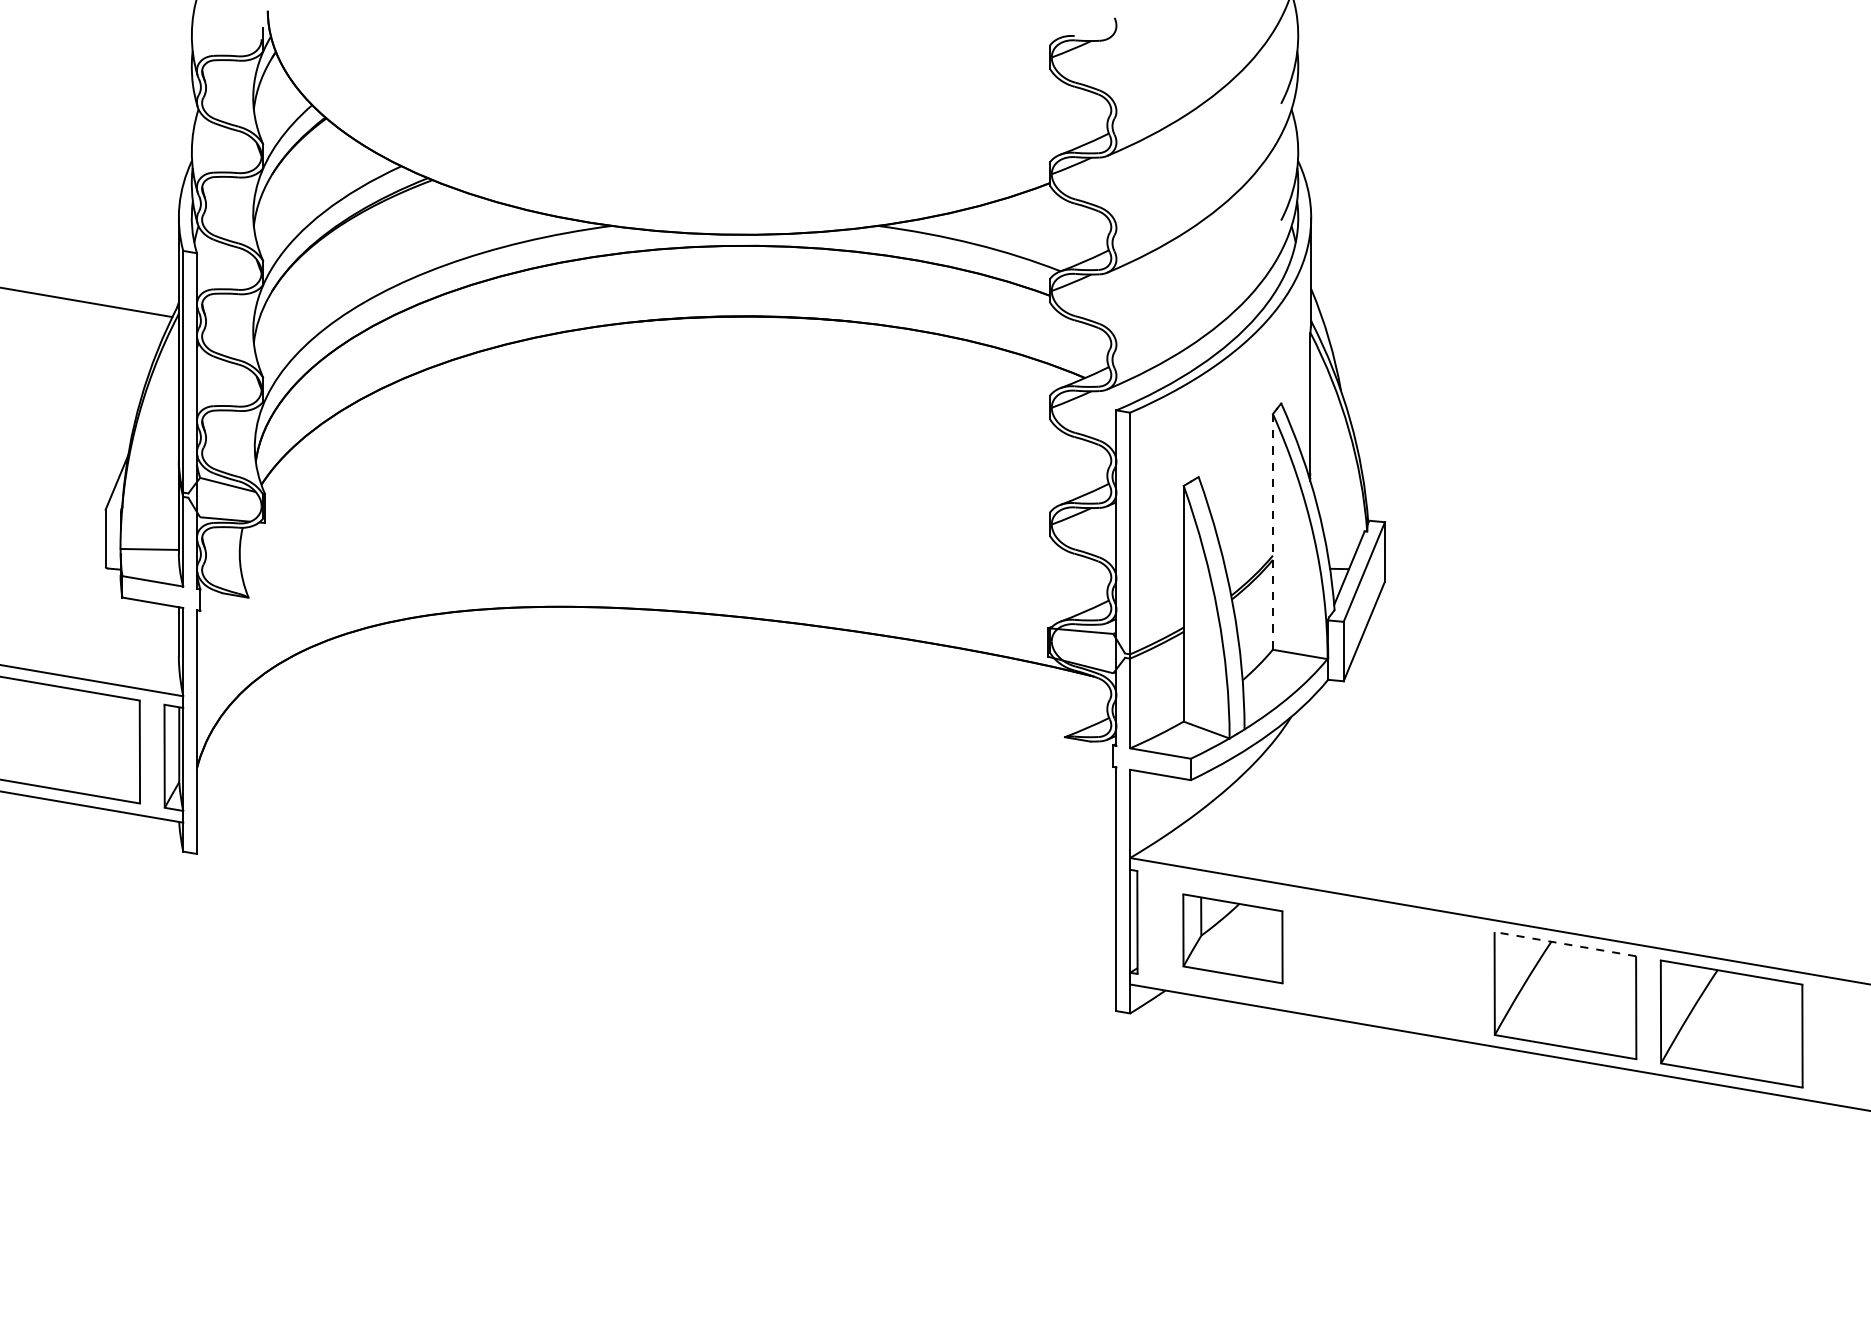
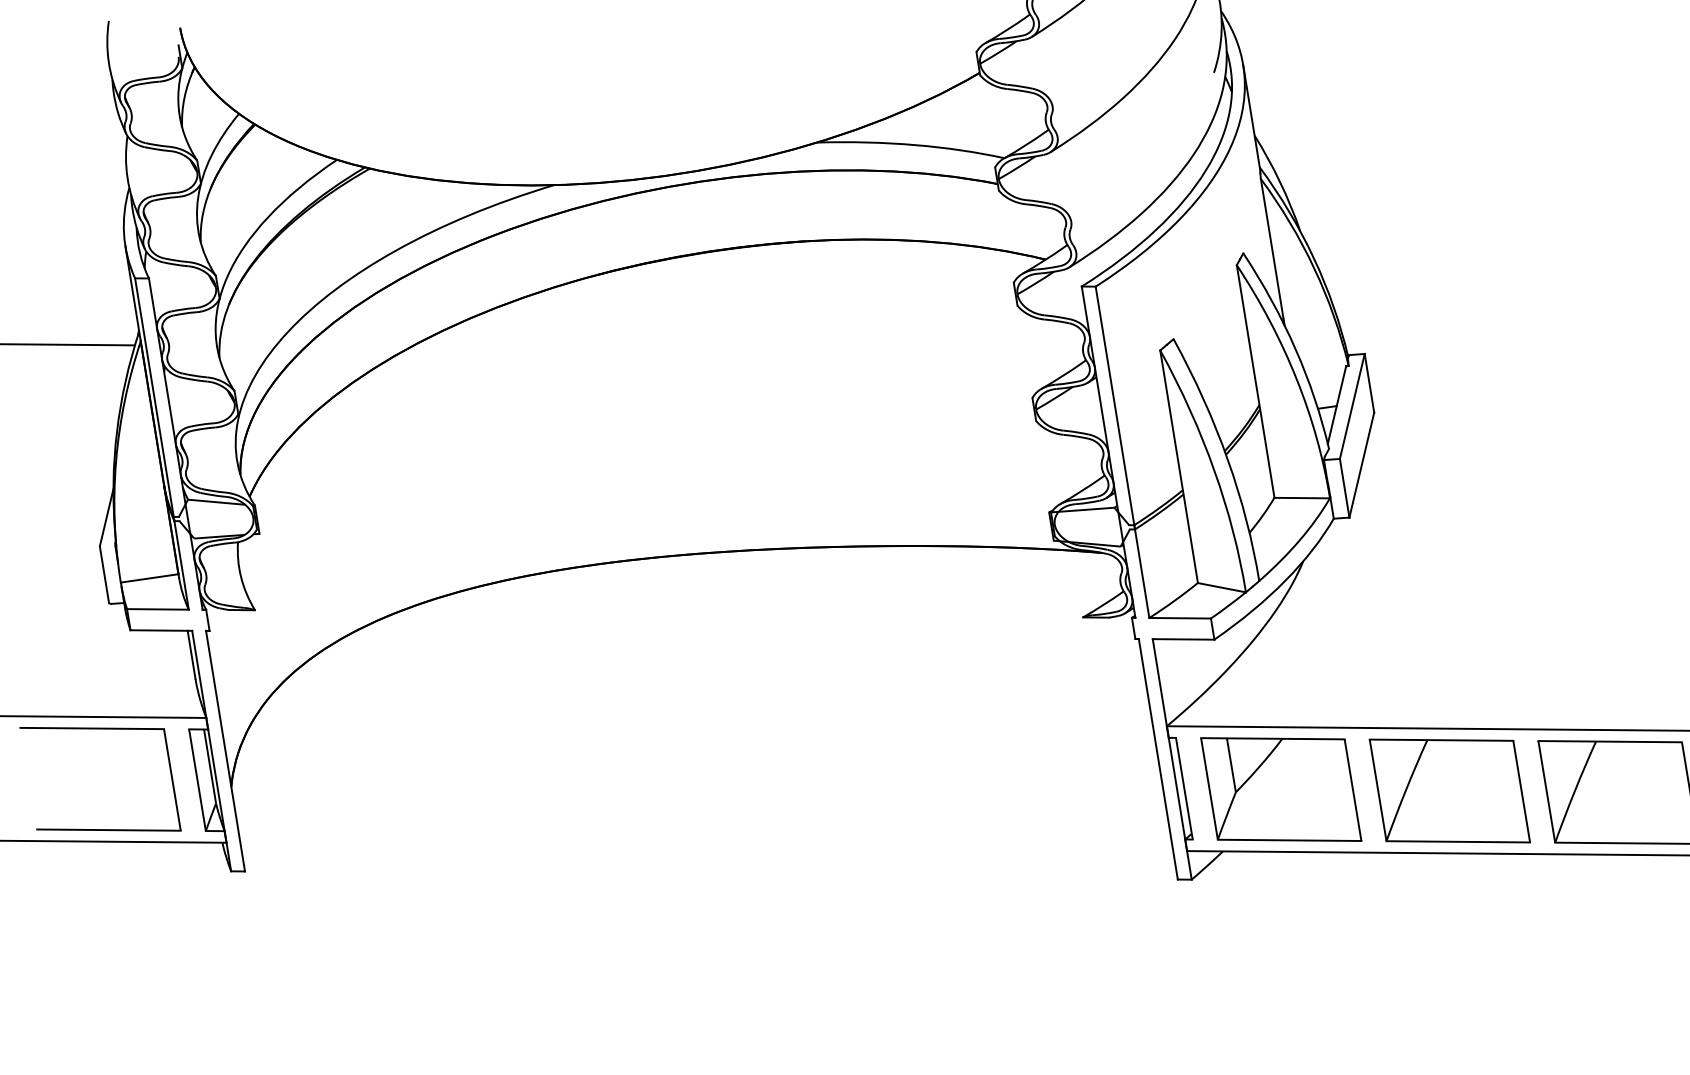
line: (1272, 531) -> (1255, 381), dashed -> solid
part: (1232, 938) -> (1280, 789), size x1.43
line: (1565, 944) -> (1610, 742), dashed -> solid
part: (1399, 966) -> (1450, 790), added

